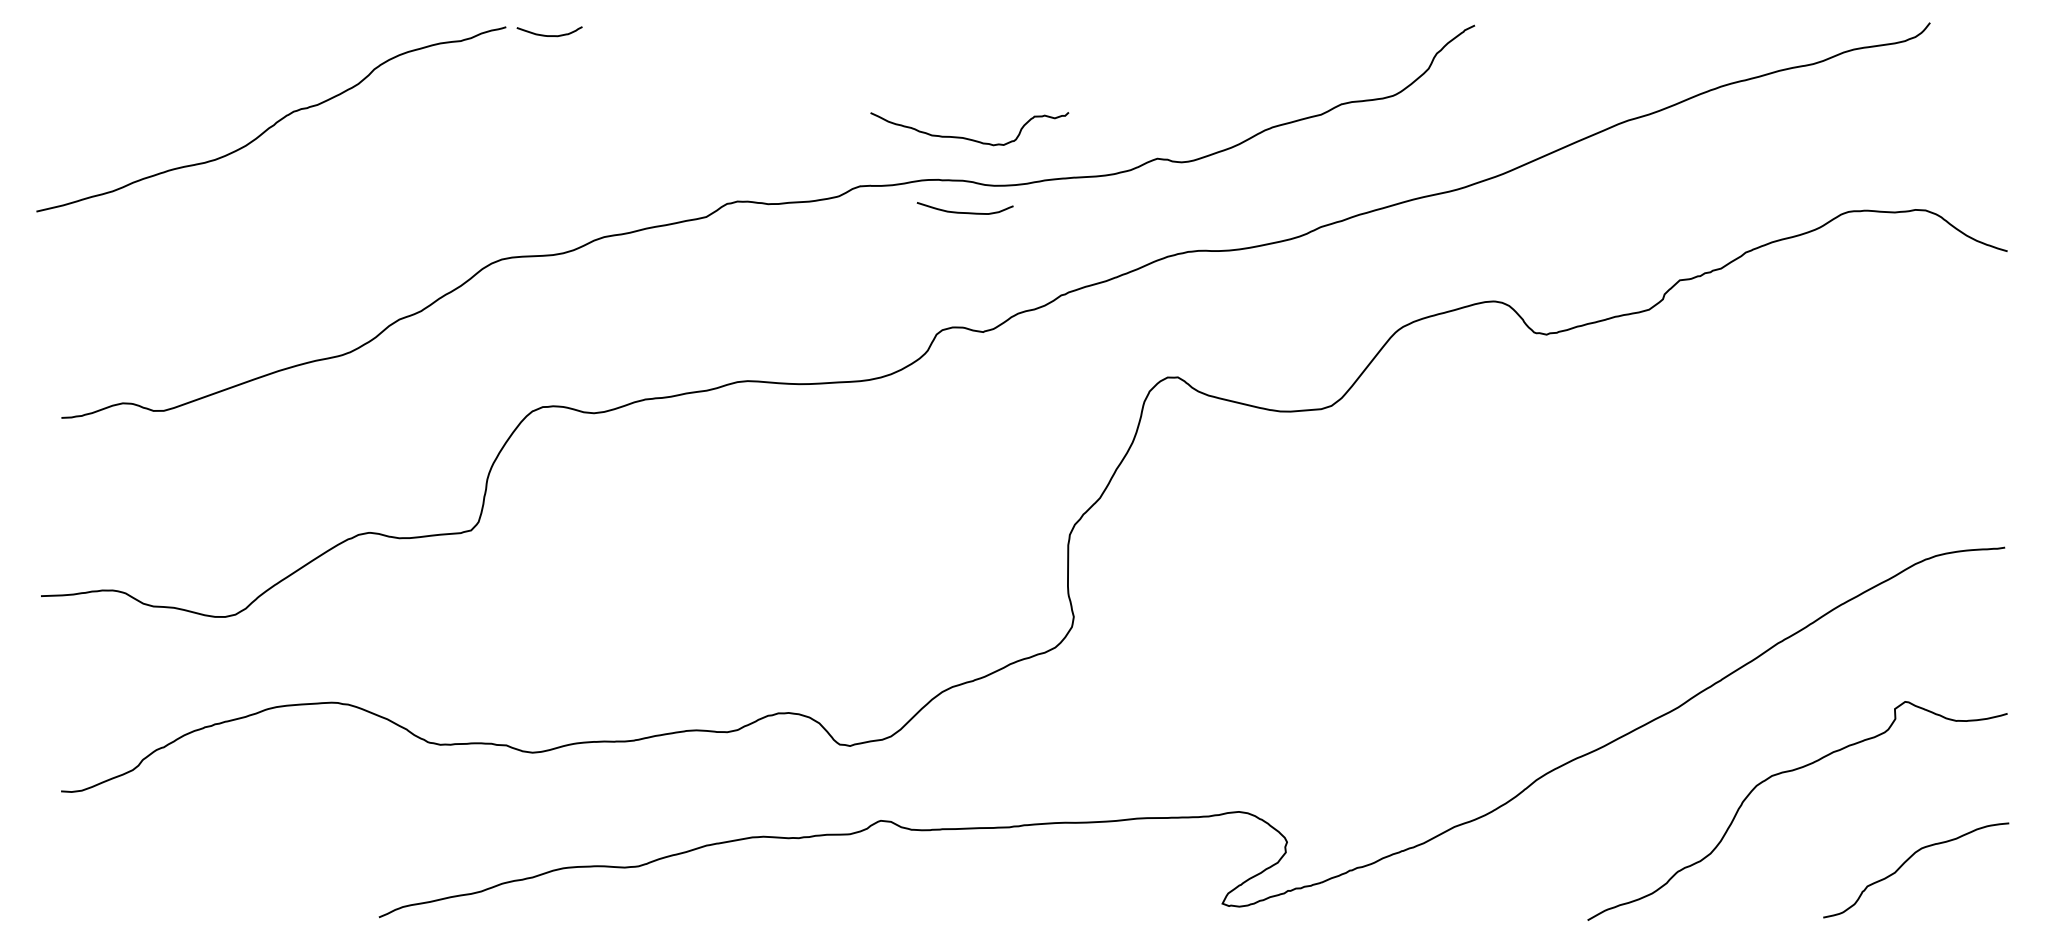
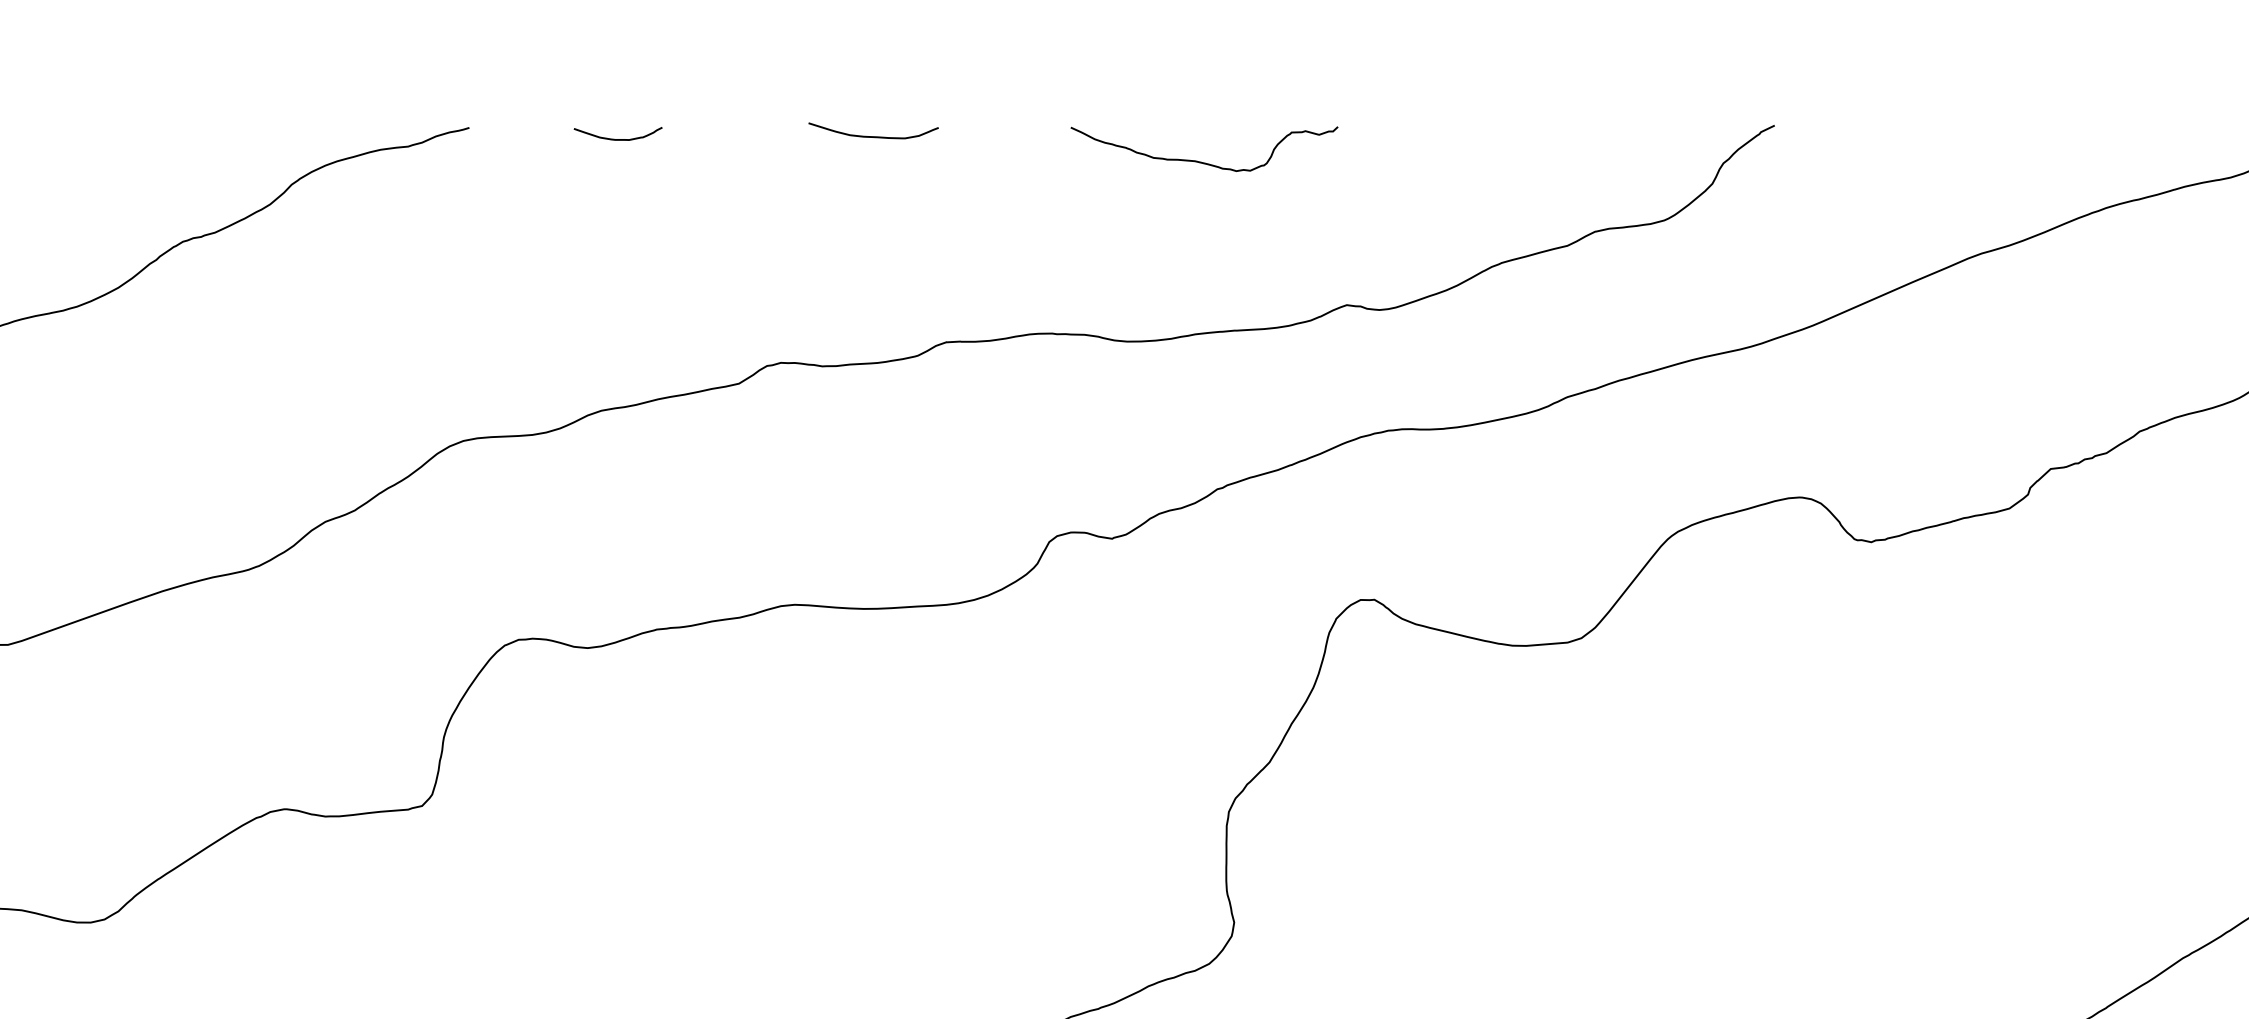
curve: (549, 35) -> (617, 139), moved
curve: (966, 137) -> (1200, 160), moved
curve: (964, 212) -> (872, 136), moved

